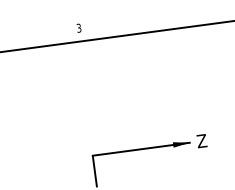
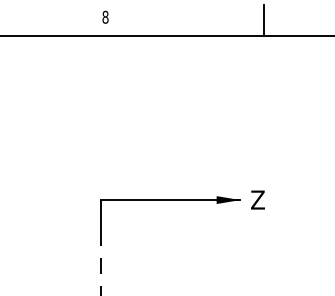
line: (189, 15) -> (264, 20), added
text: (78, 27) -> (105, 16), 3 -> 8

